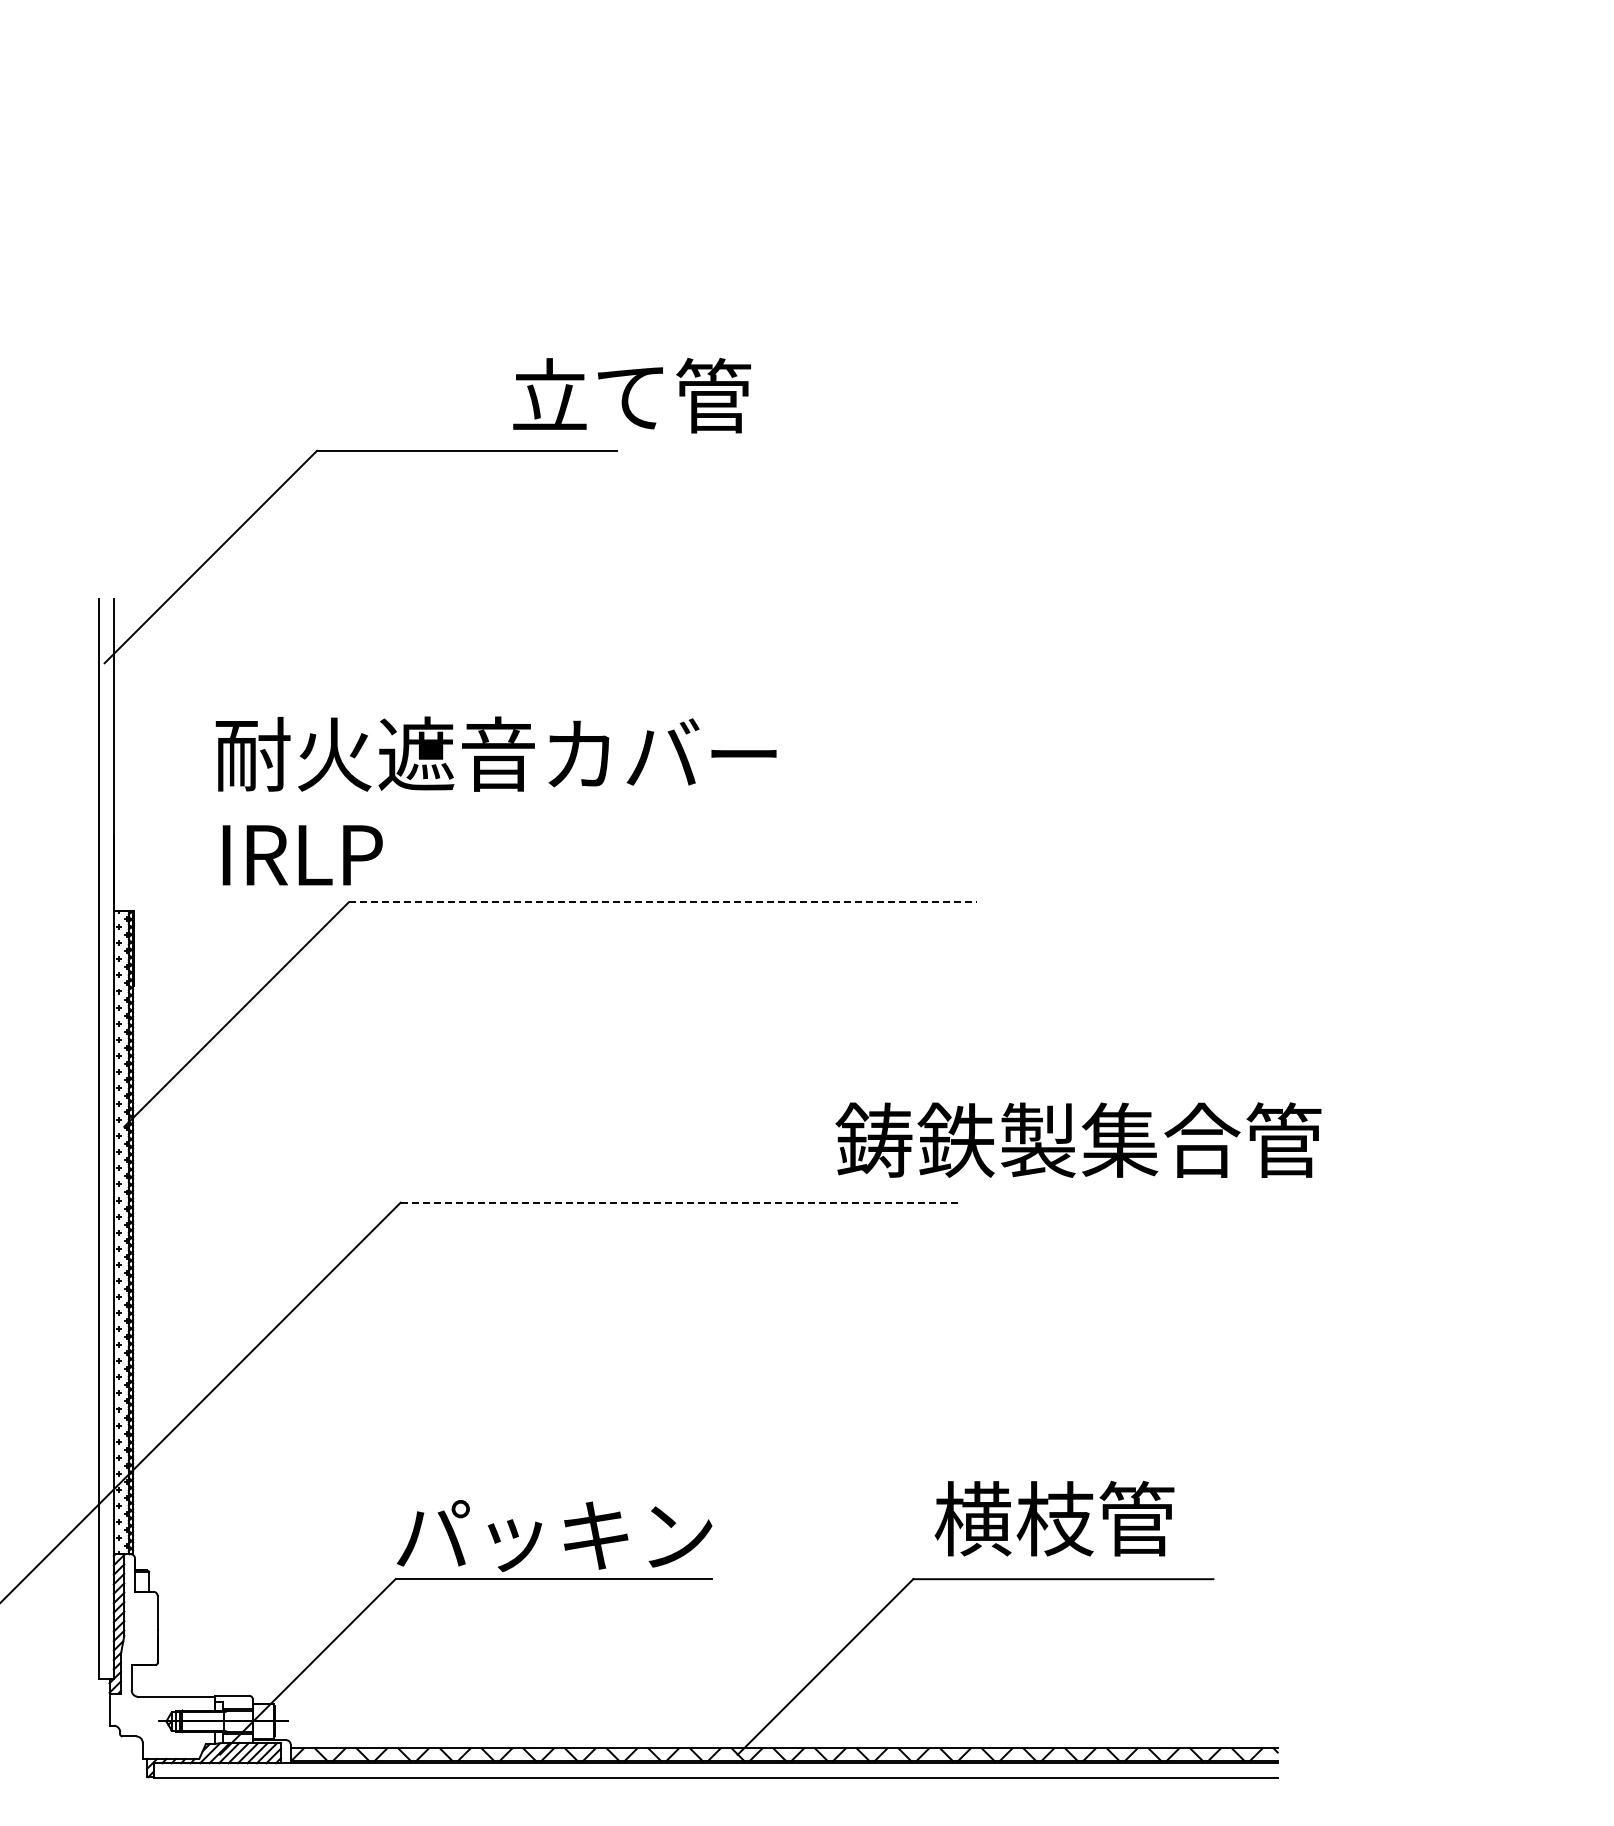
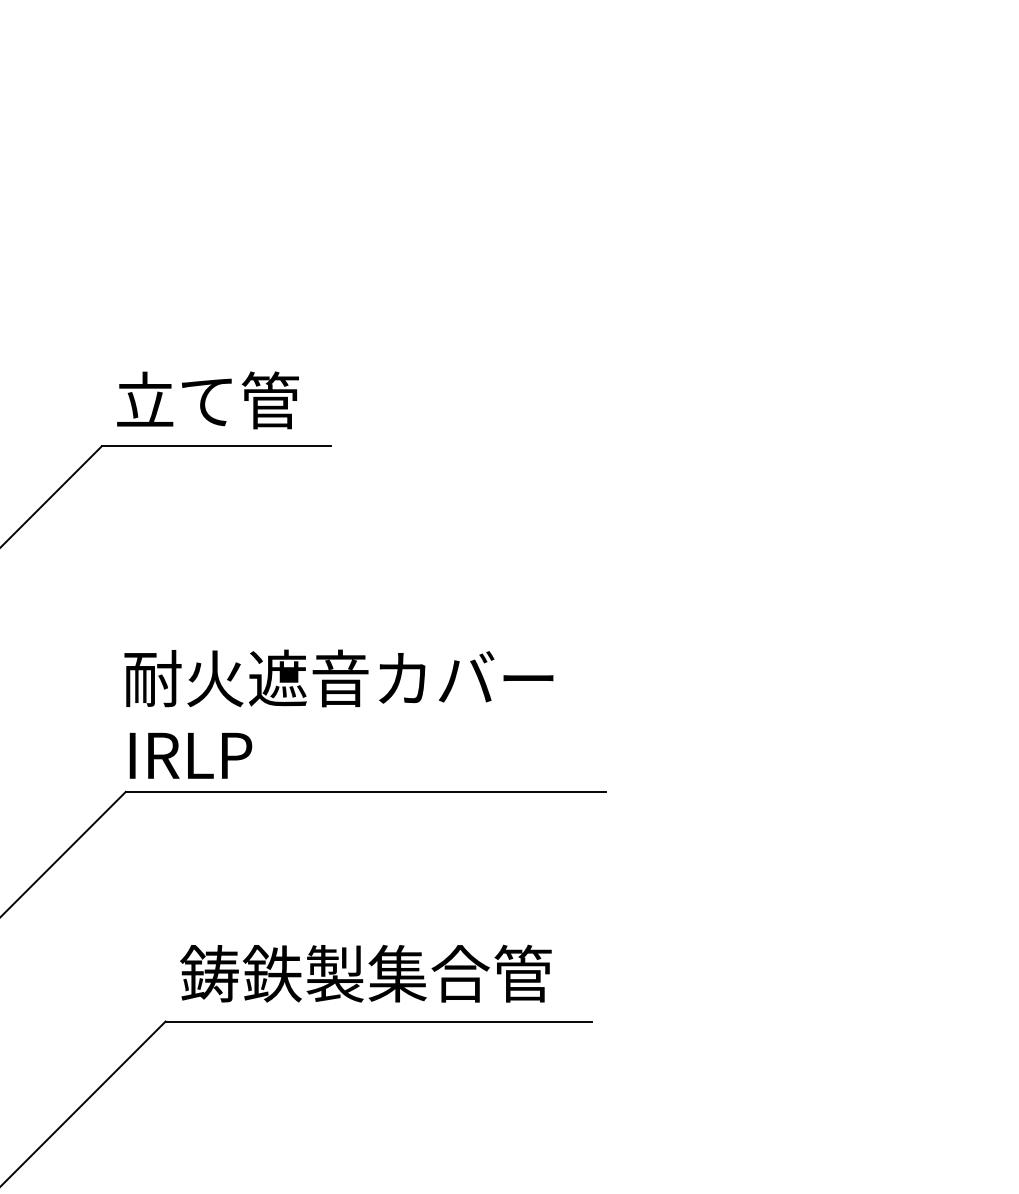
text: (631, 395) -> (207, 400), moved
text: (495, 800) -> (338, 713), moved
line: (663, 902) -> (366, 791), dashed -> solid
text: (1078, 1139) -> (365, 973), moved
line: (679, 1202) -> (378, 1021), dashed -> solid

